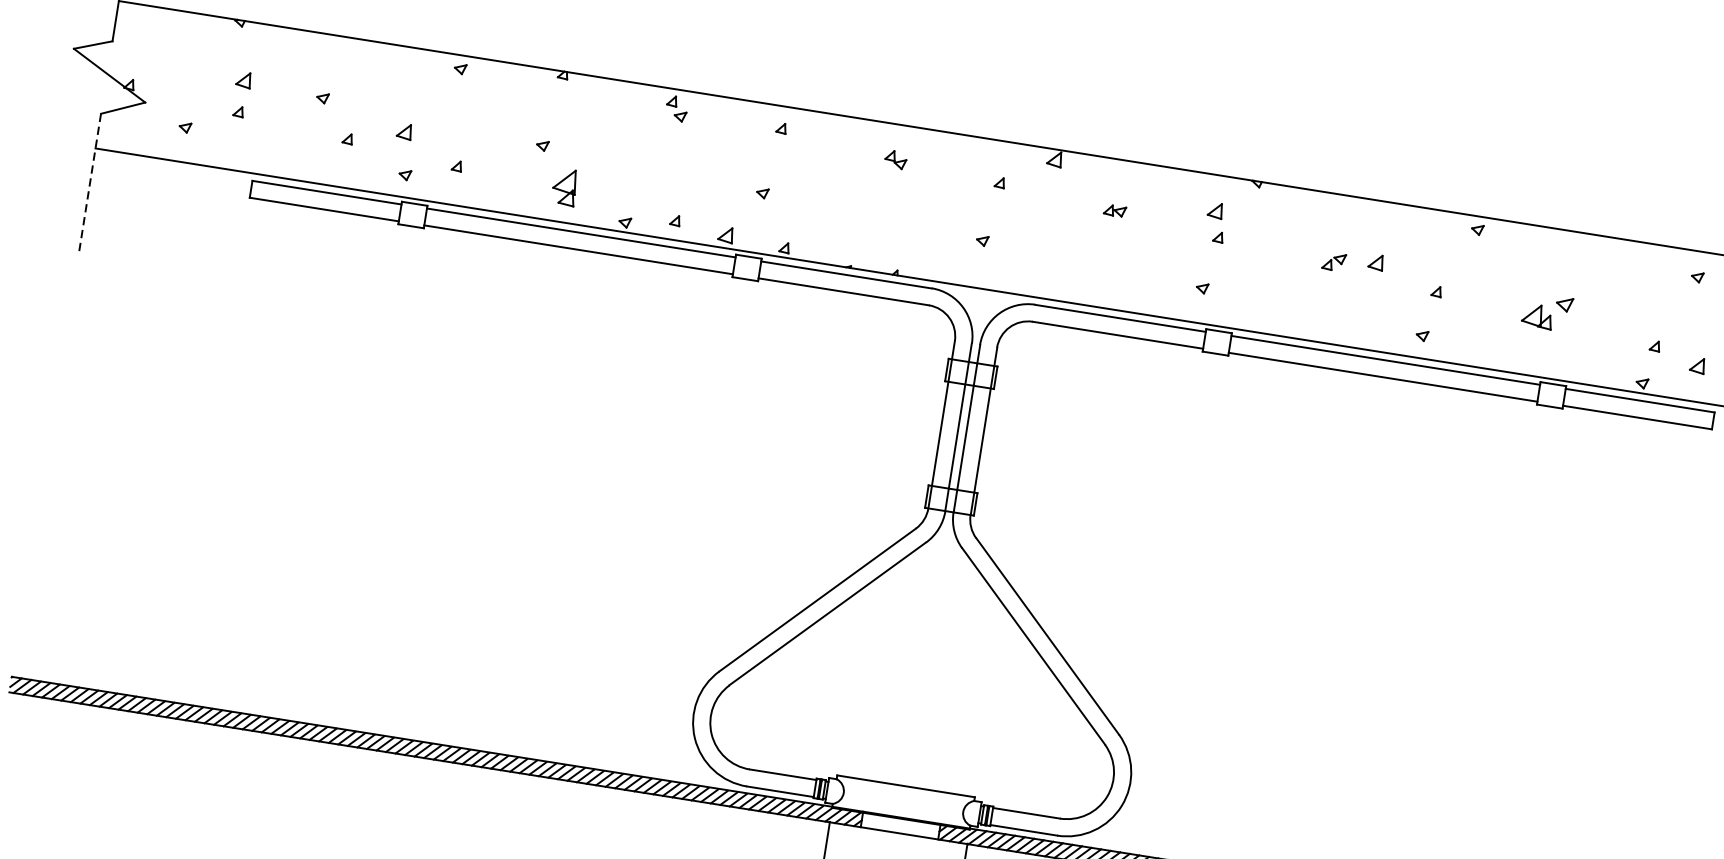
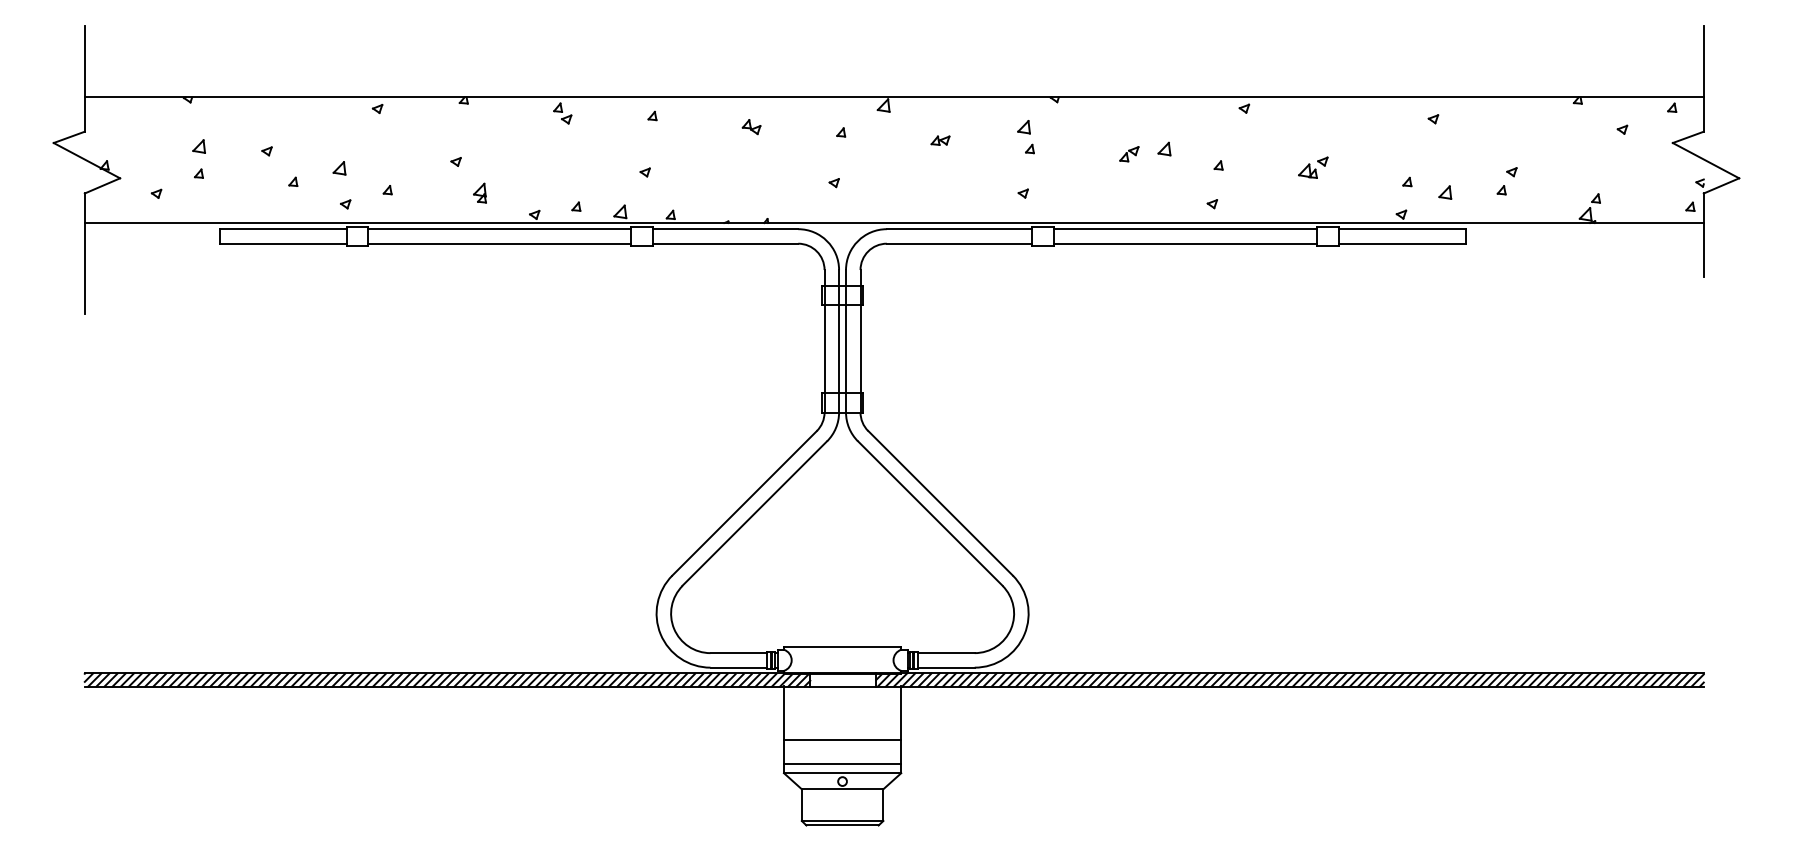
line: (89, 185) -> (84, 254), dashed -> solid
part: (564, 185) -> (479, 192), size x0.62
part: (1547, 311) -> (1313, 167), size x0.71

